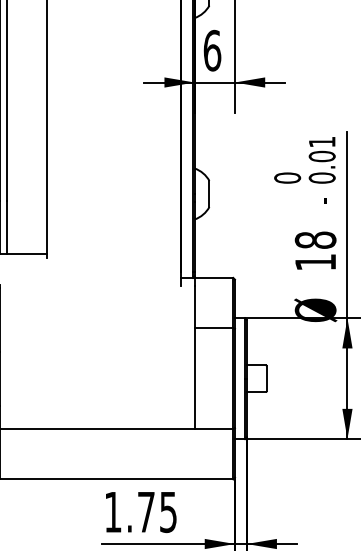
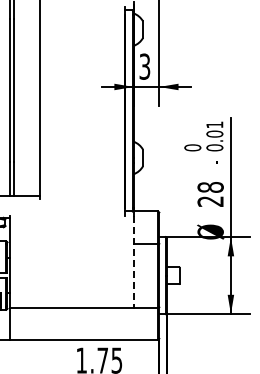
text: (211, 50) -> (144, 66), 6 -> 3
text: (315, 262) -> (210, 201), 18 -> 28
line: (194, 358) -> (133, 262), solid -> dashed

